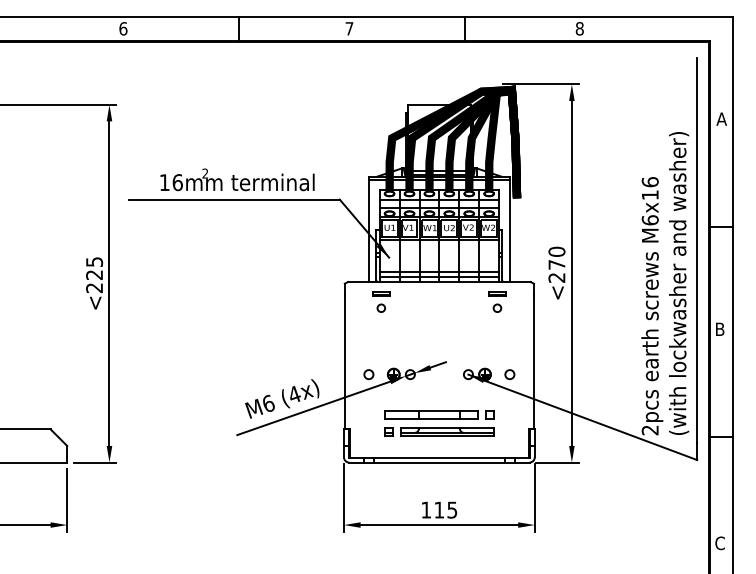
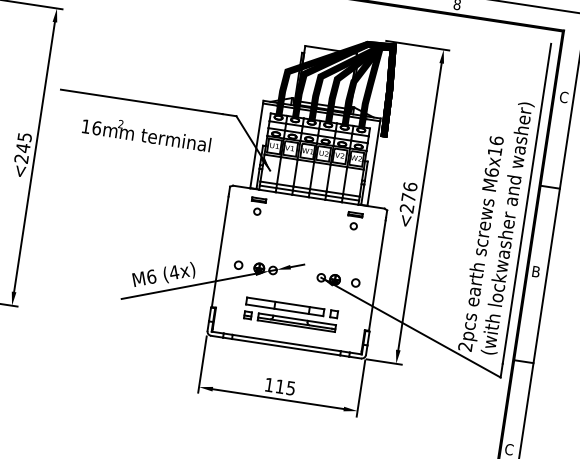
text: (721, 118) -> (563, 96), A -> C
text: (237, 179) -> (146, 133), moved
text: (556, 251) -> (409, 186), <270 -> <276
text: (94, 274) -> (23, 147), <225 -> <245

